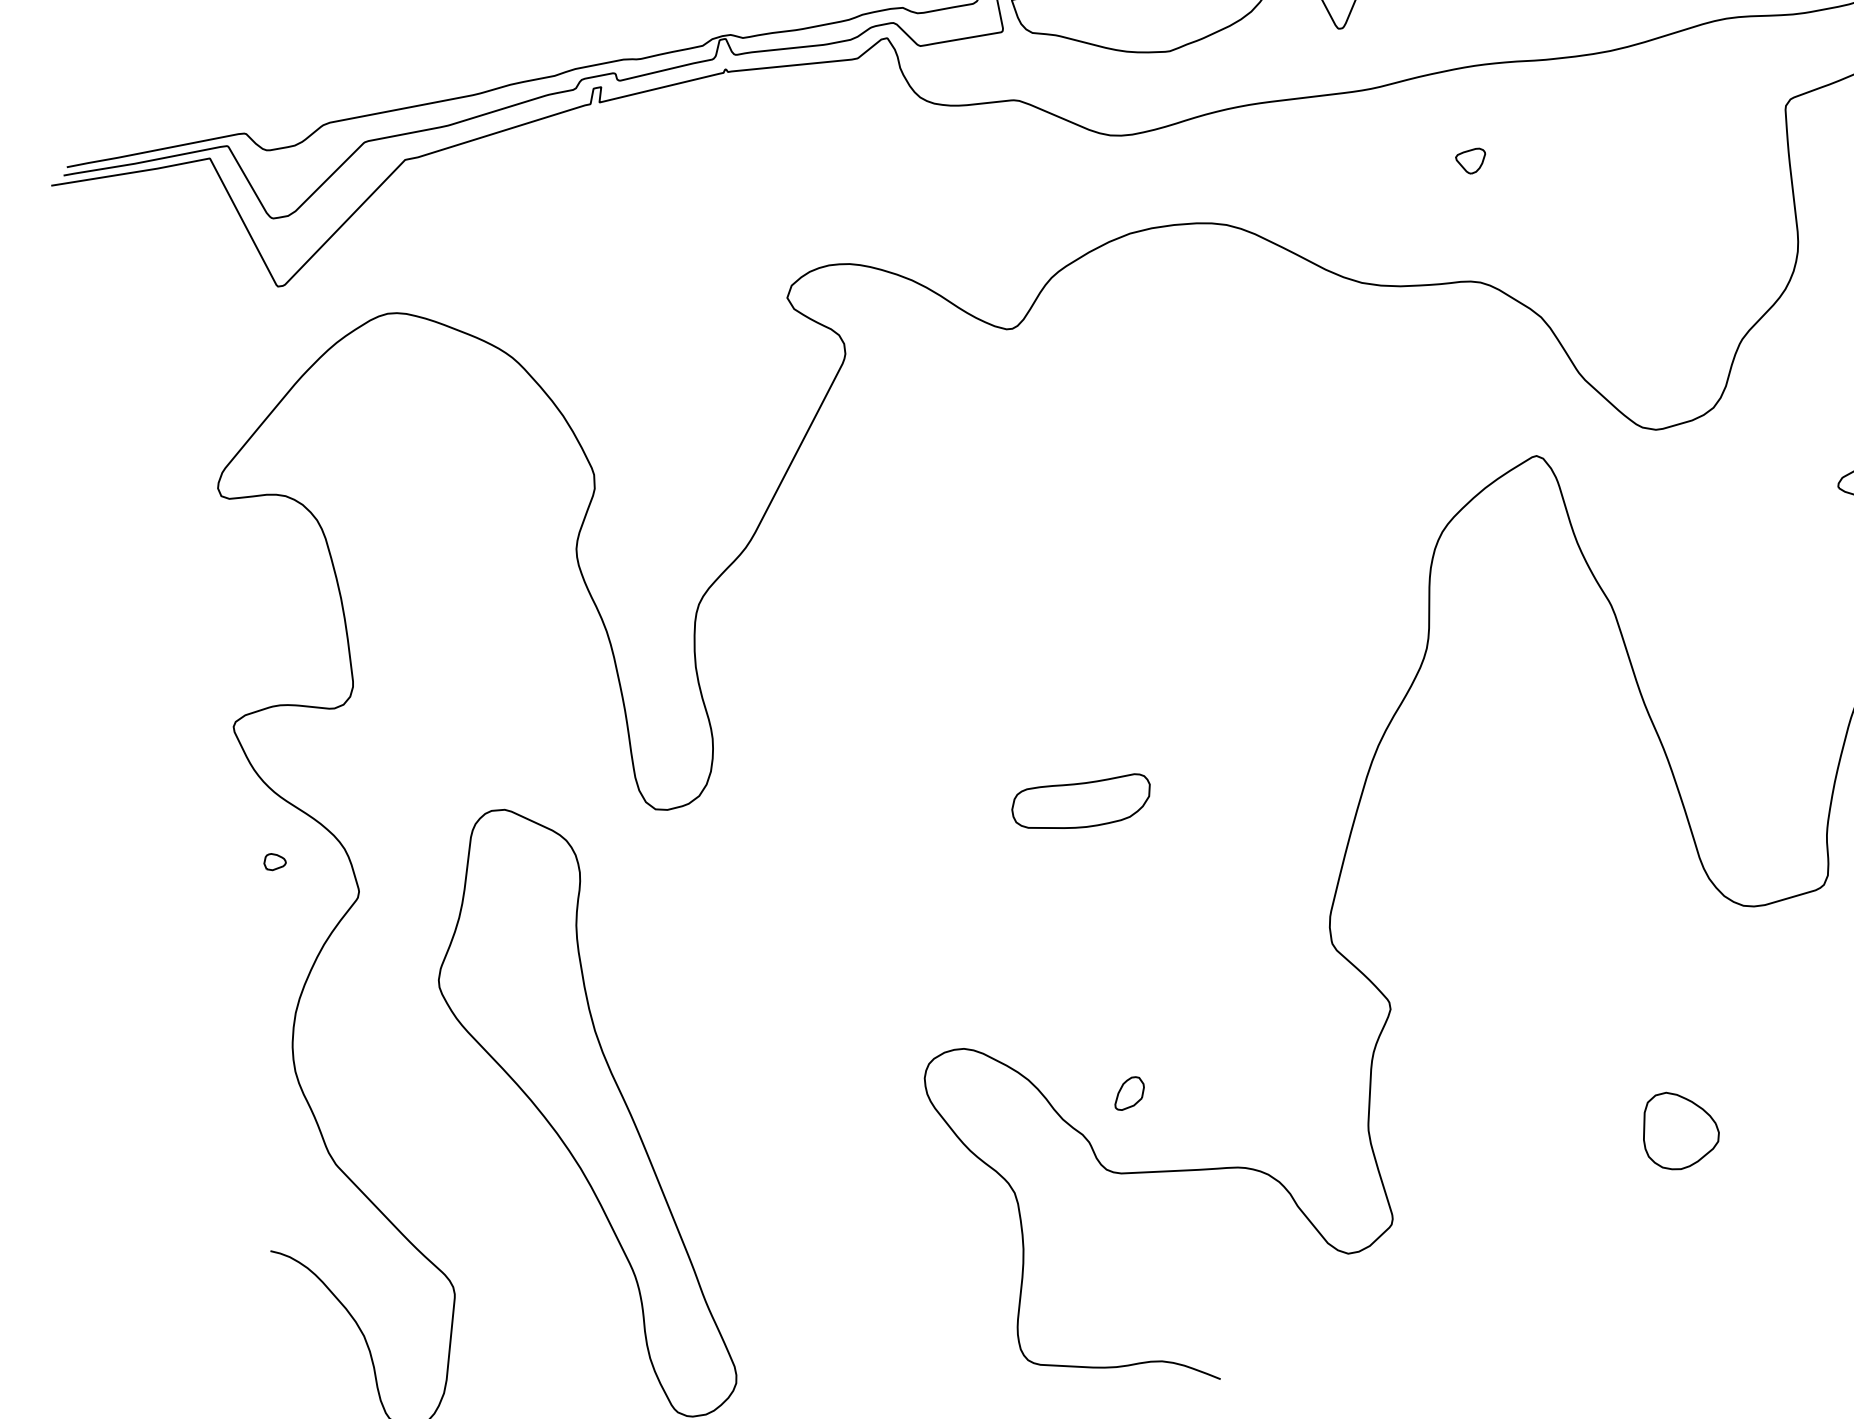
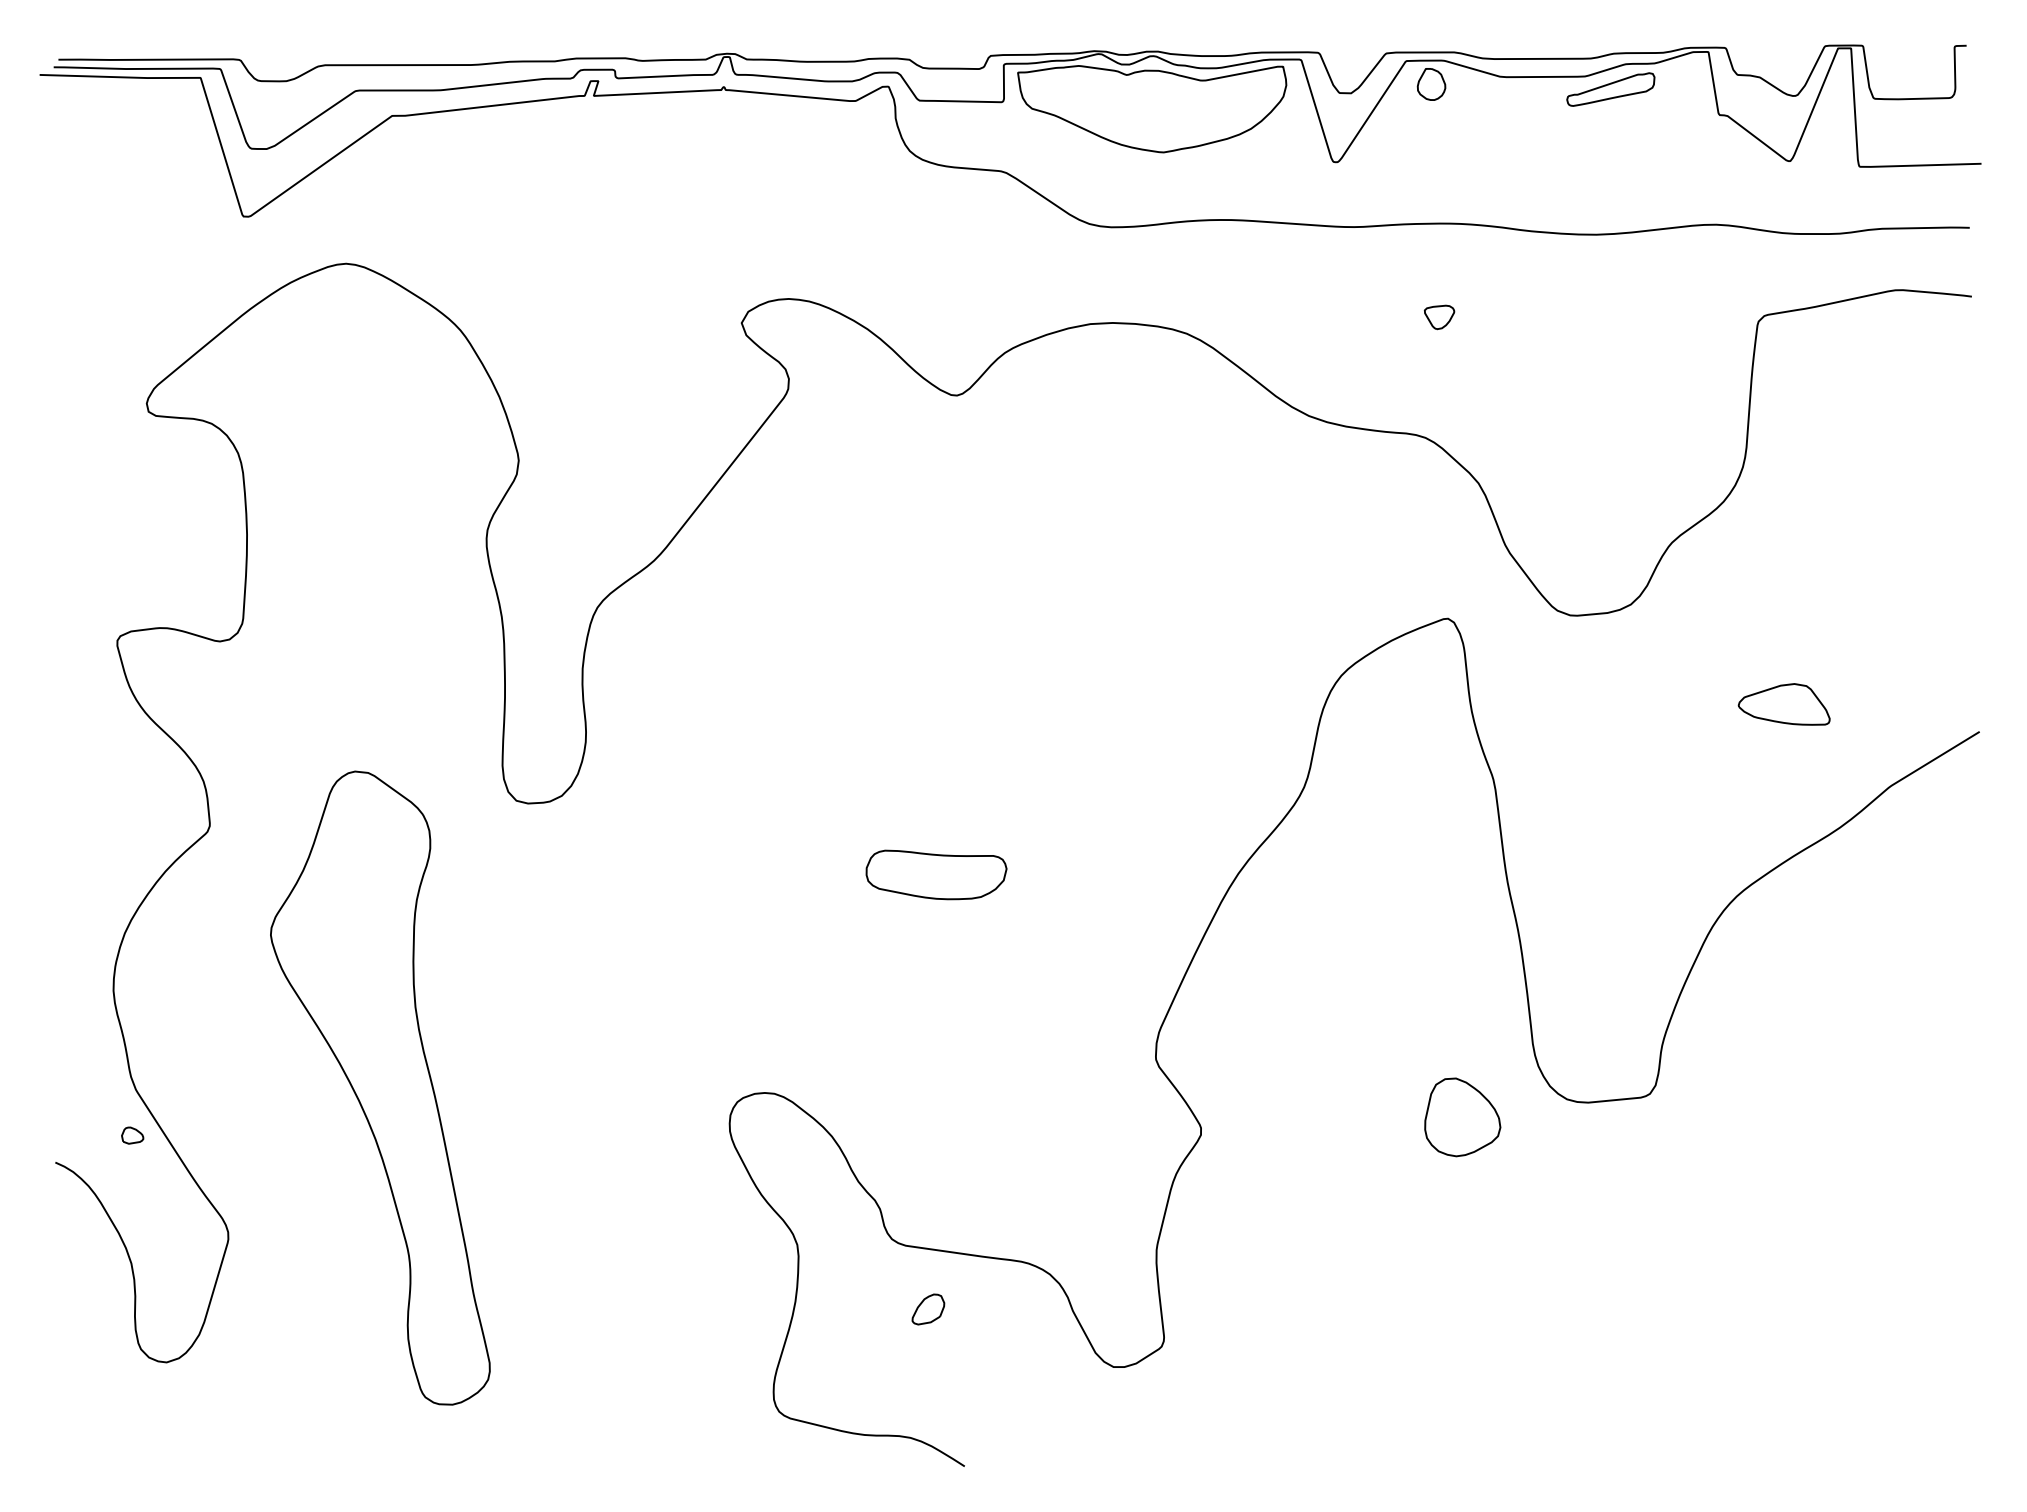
part: (274, 861) -> (132, 1135), moved
part: (1129, 1093) -> (928, 1309), moved
part: (1679, 1129) -> (1462, 1117), moved

